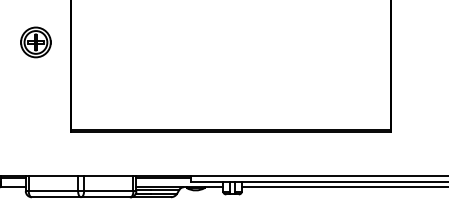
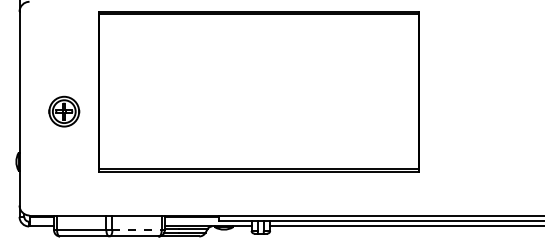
part: (36, 42) -> (64, 111), moved
line: (109, 191) -> (137, 230), solid -> dashed

